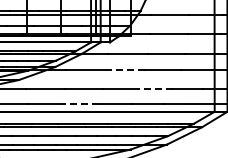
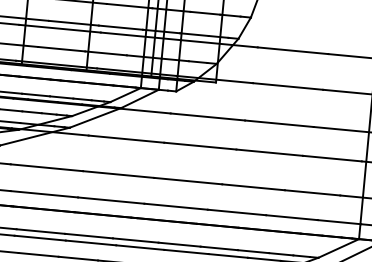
line: (125, 70) -> (200, 146), dashed -> solid
line: (155, 89) -> (252, 187), dashed -> solid
line: (80, 103) -> (110, 200), dashed -> solid

